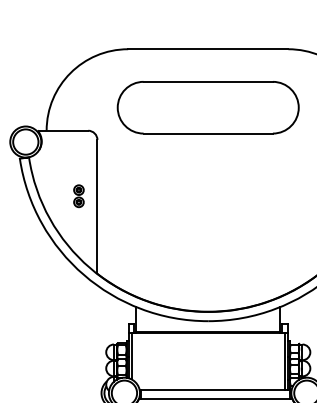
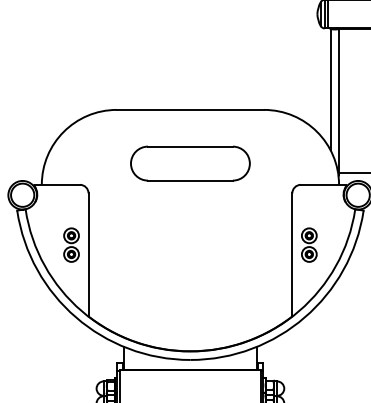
part: (208, 107) -> (190, 163), size x0.71
part: (78, 195) -> (71, 244), size x1.67

